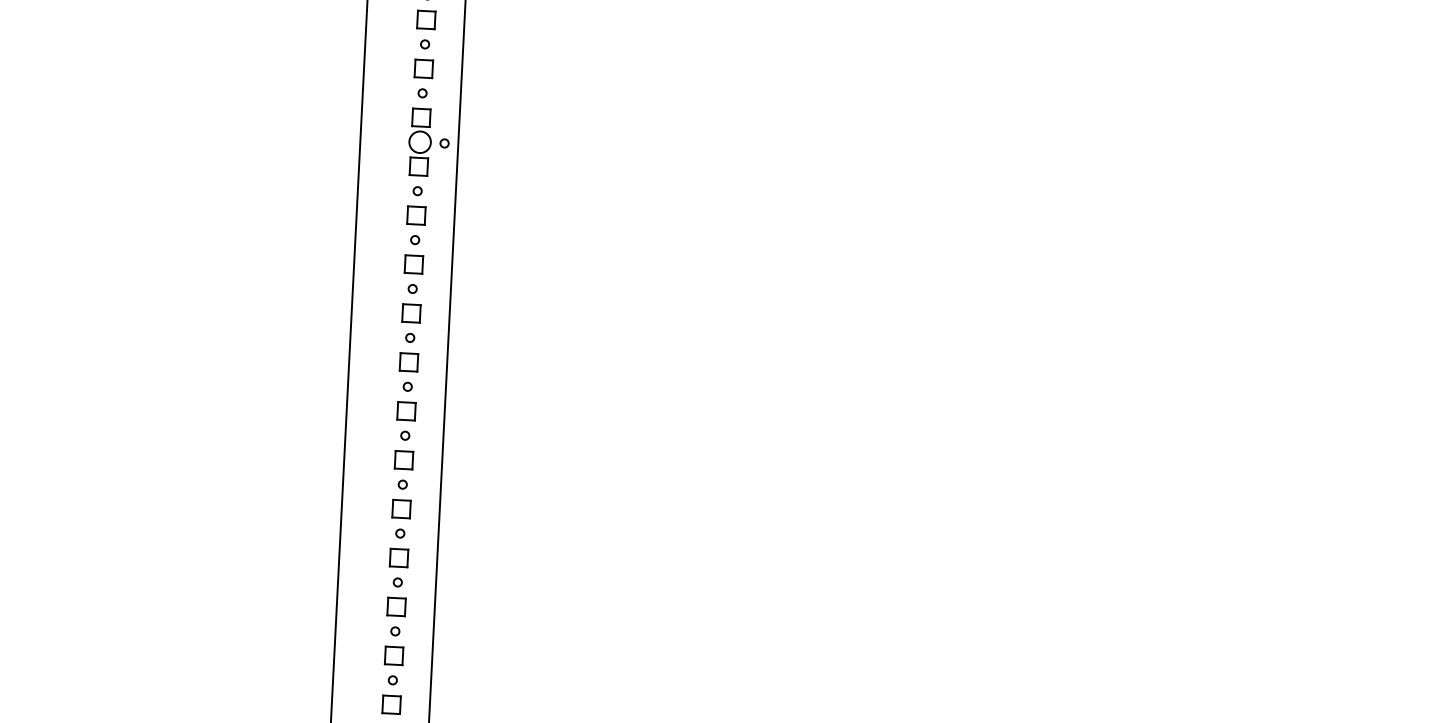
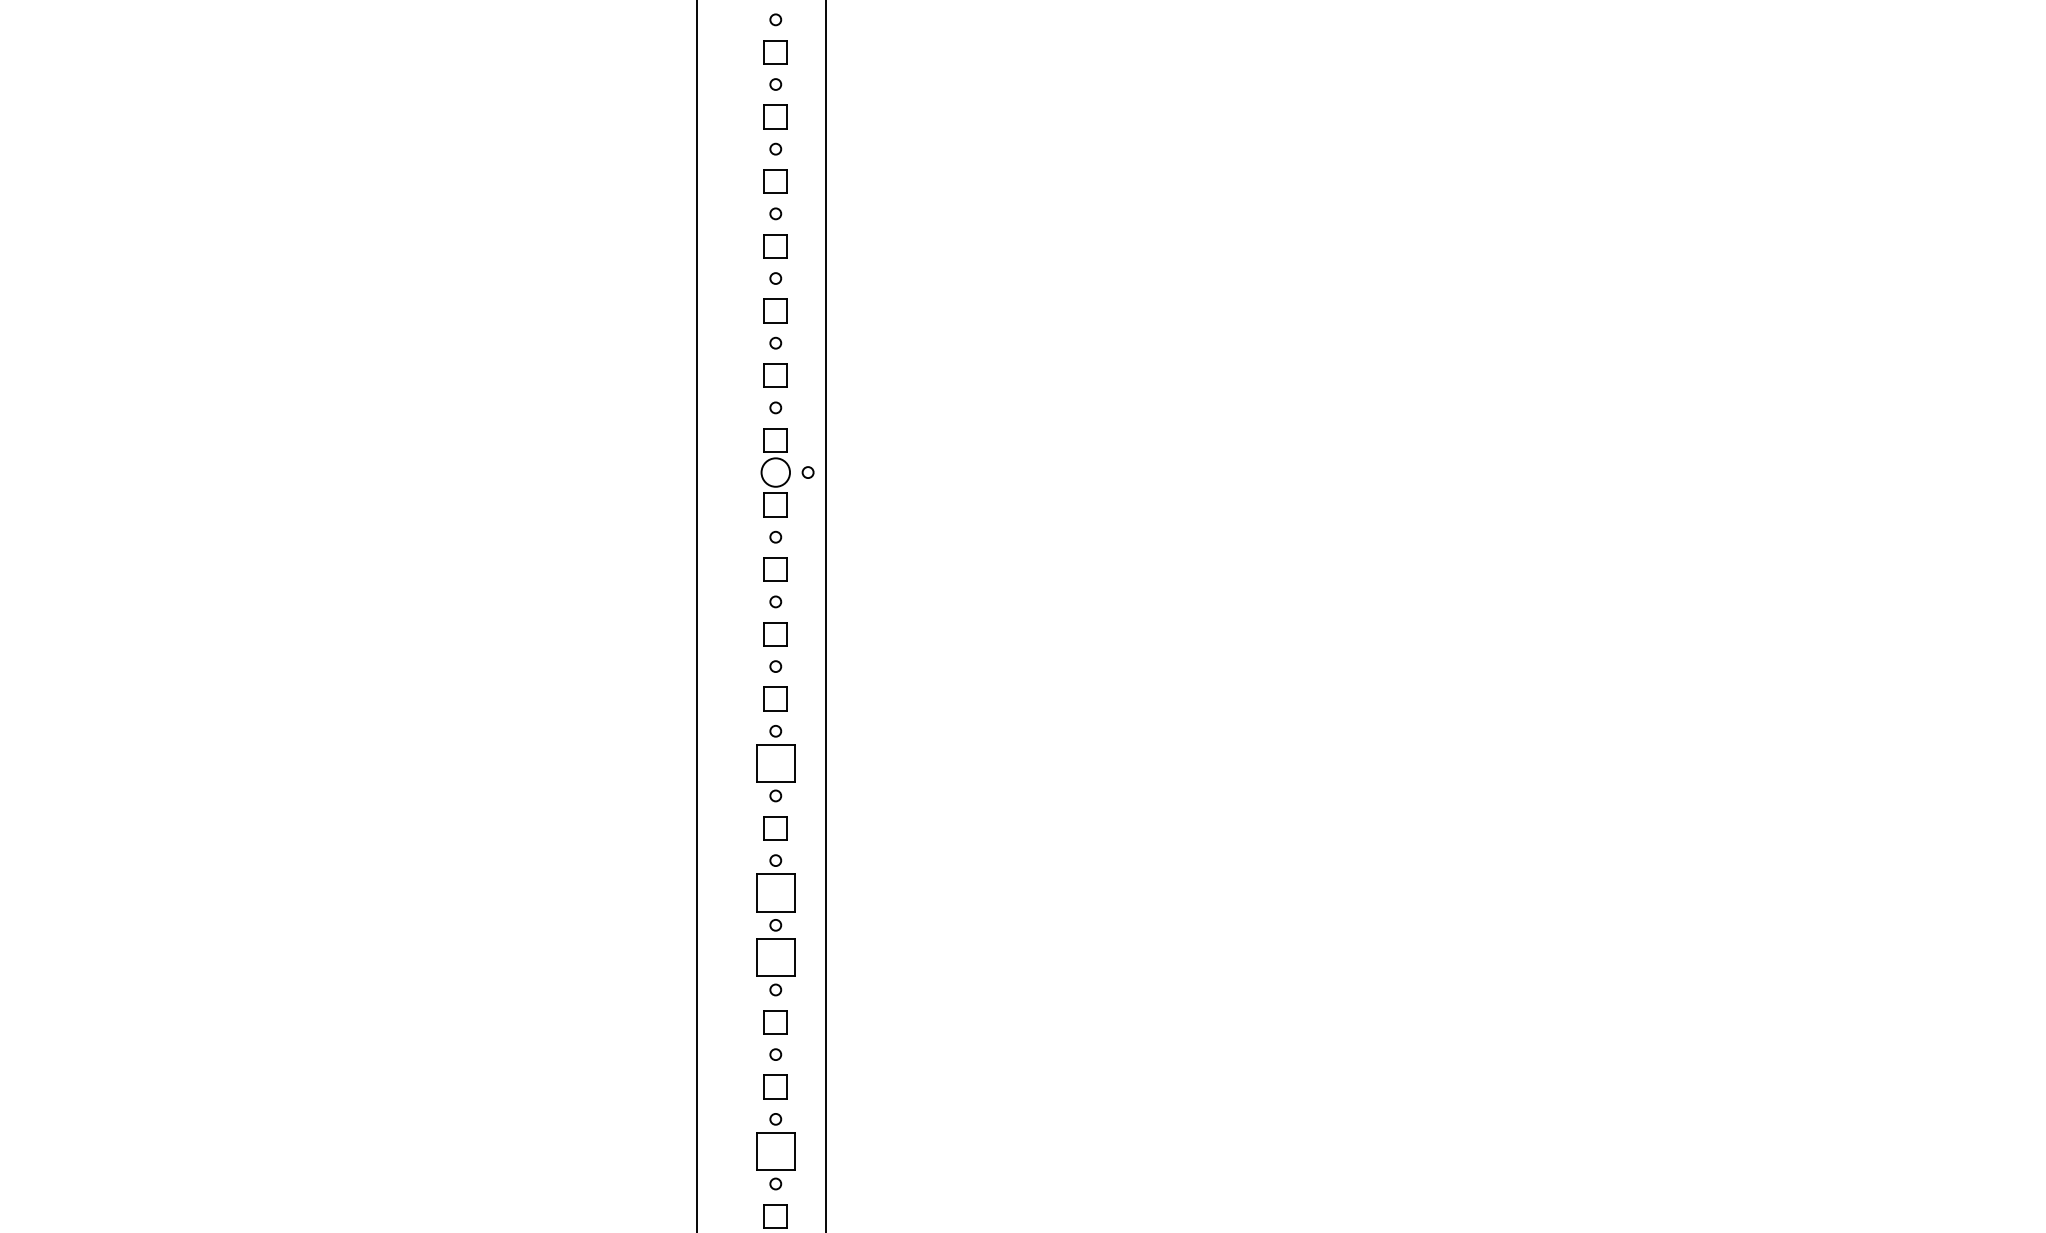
part: (408, 362) -> (775, 763), size x1.6
part: (403, 459) -> (775, 892), size x1.6
part: (401, 509) -> (775, 957), size x1.6
part: (393, 655) -> (775, 1151), size x1.6

